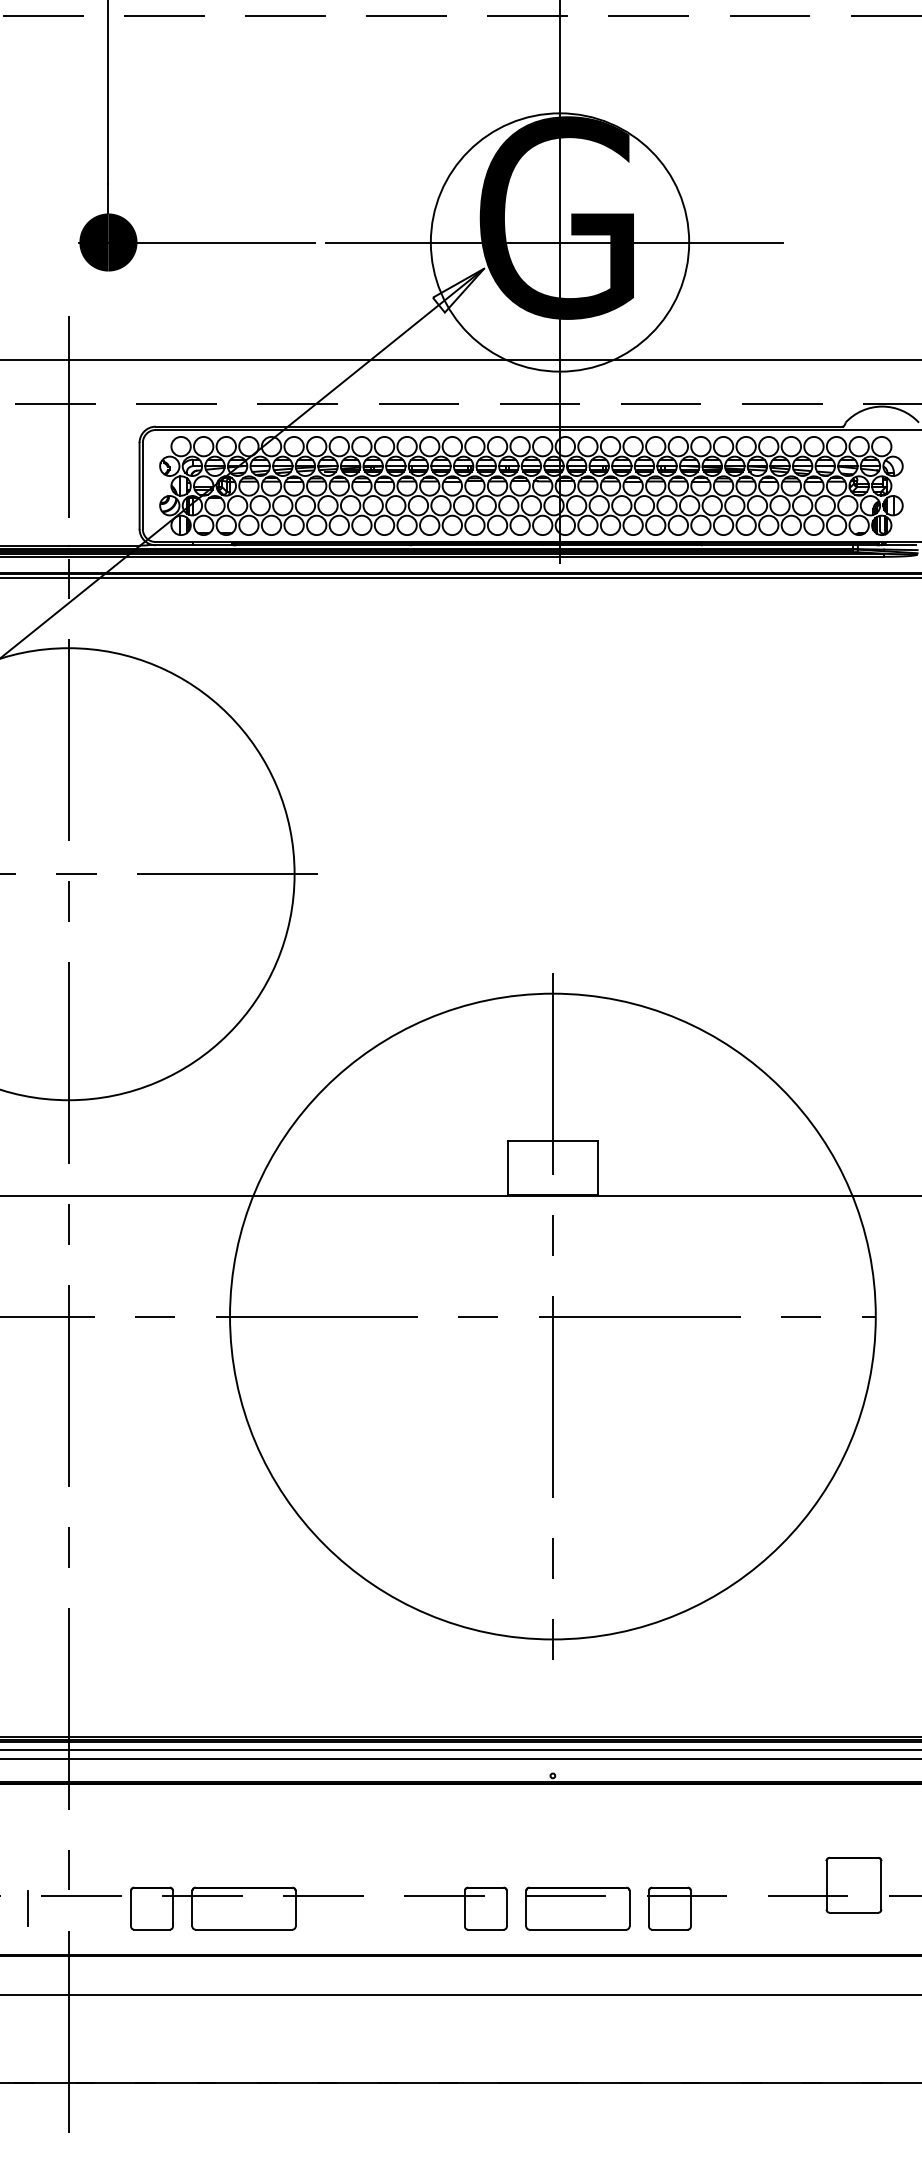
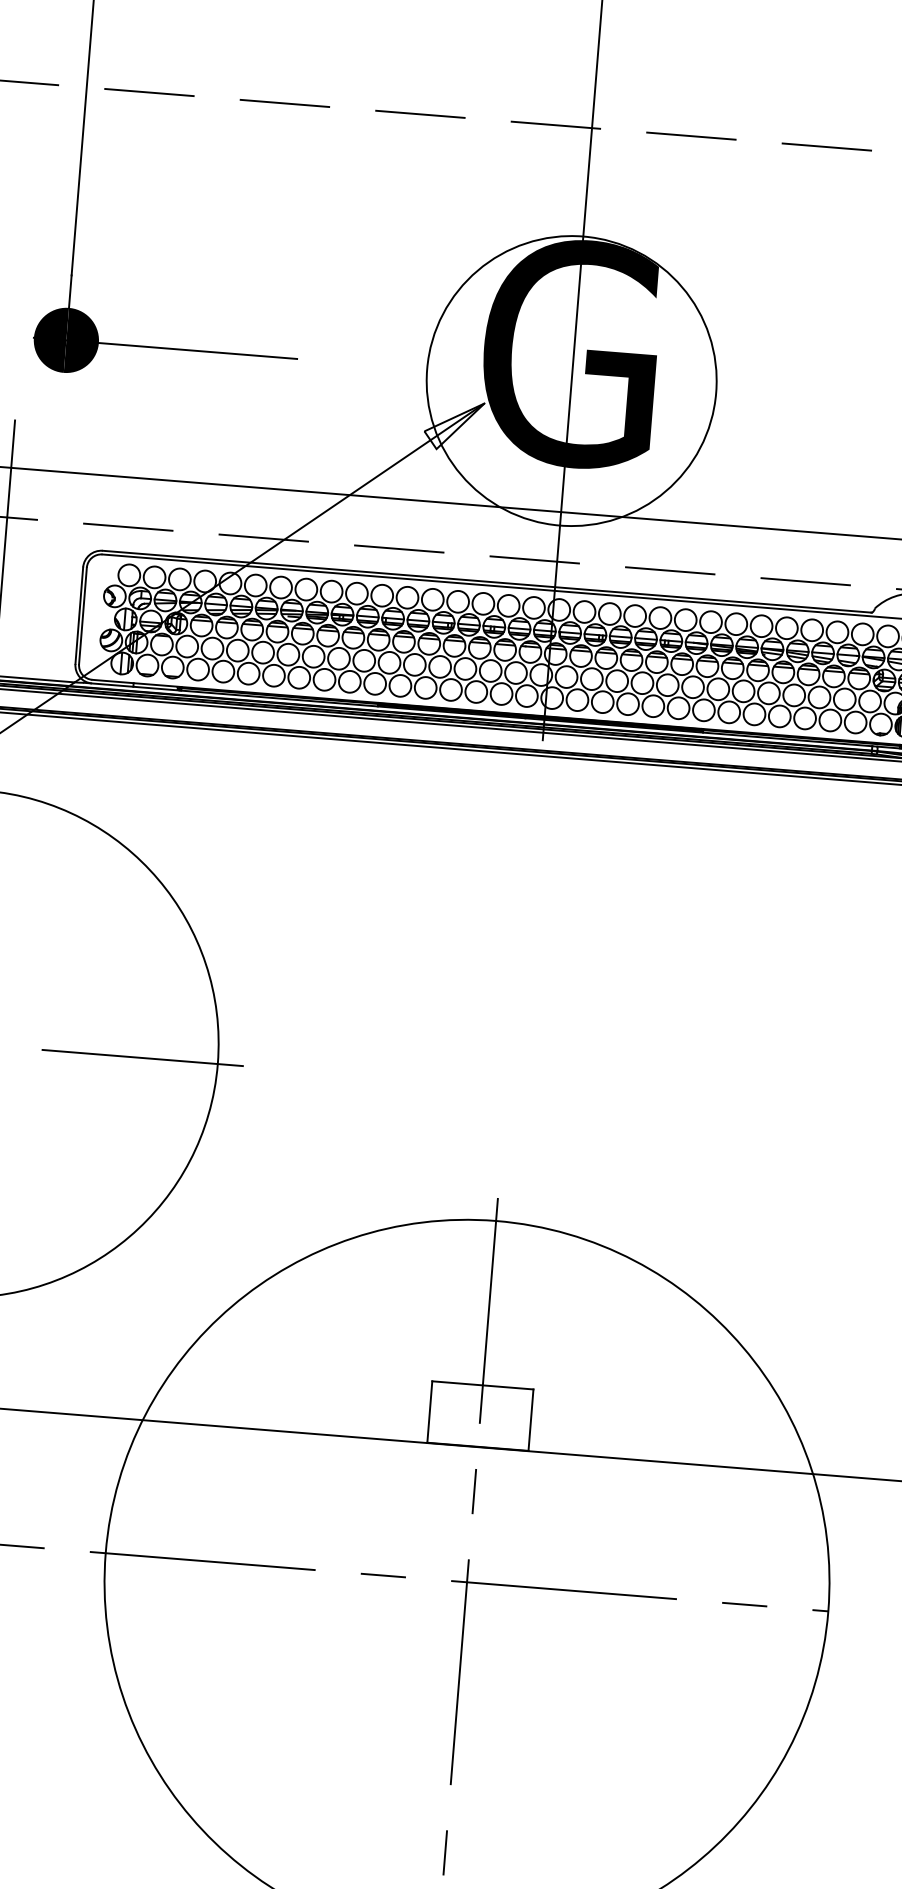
line: (554, 242) -> (565, 380), removed

